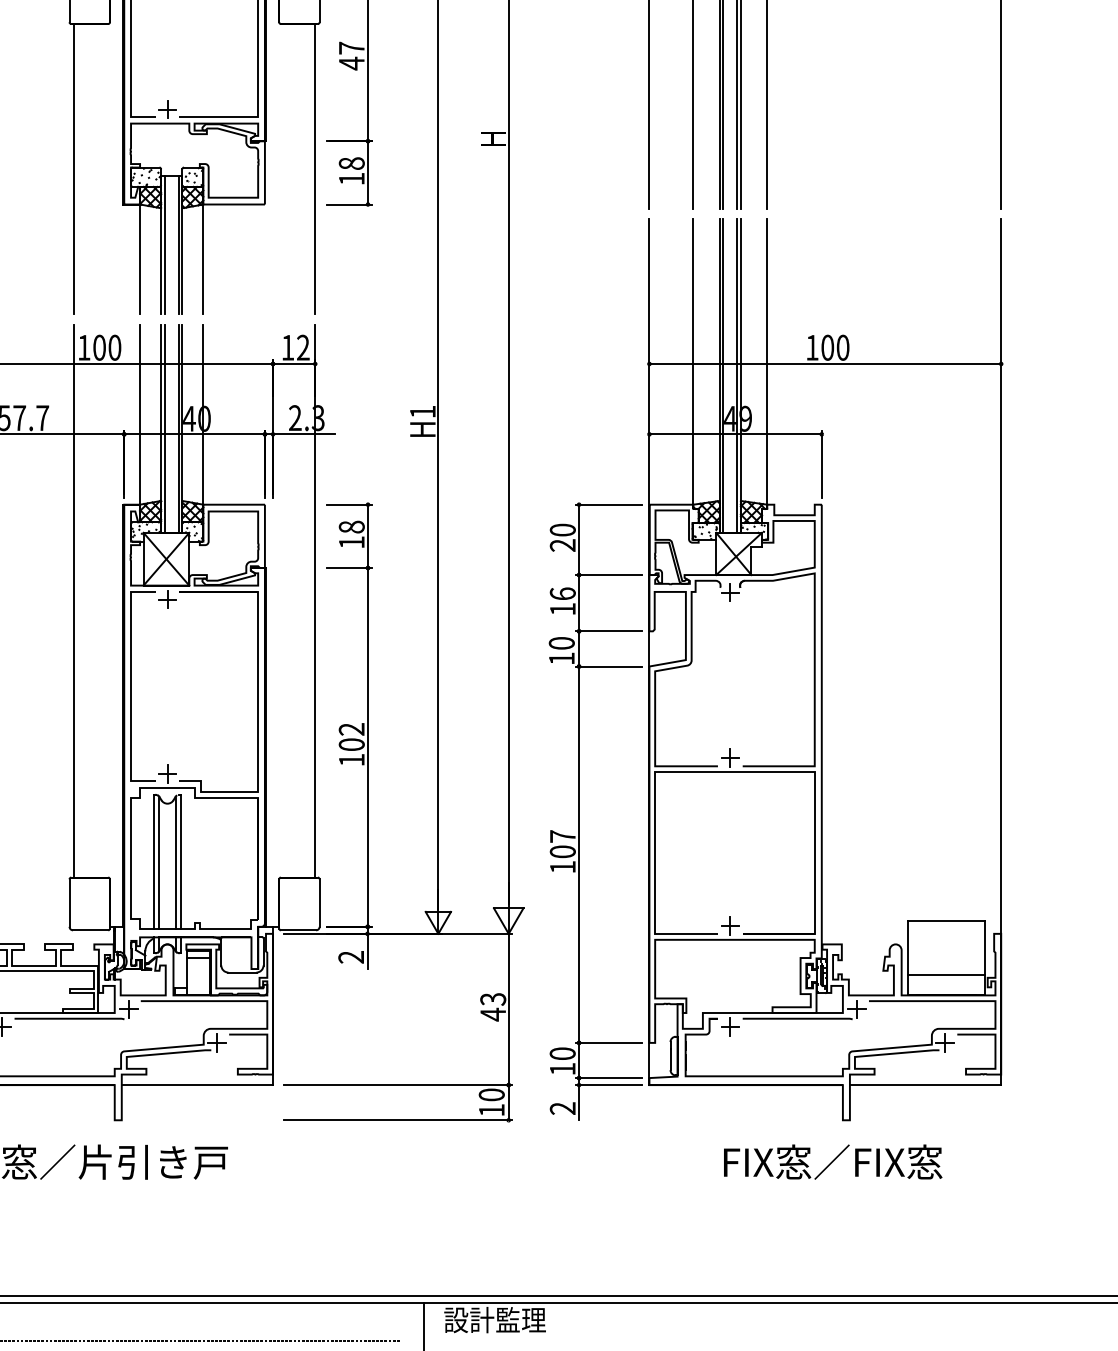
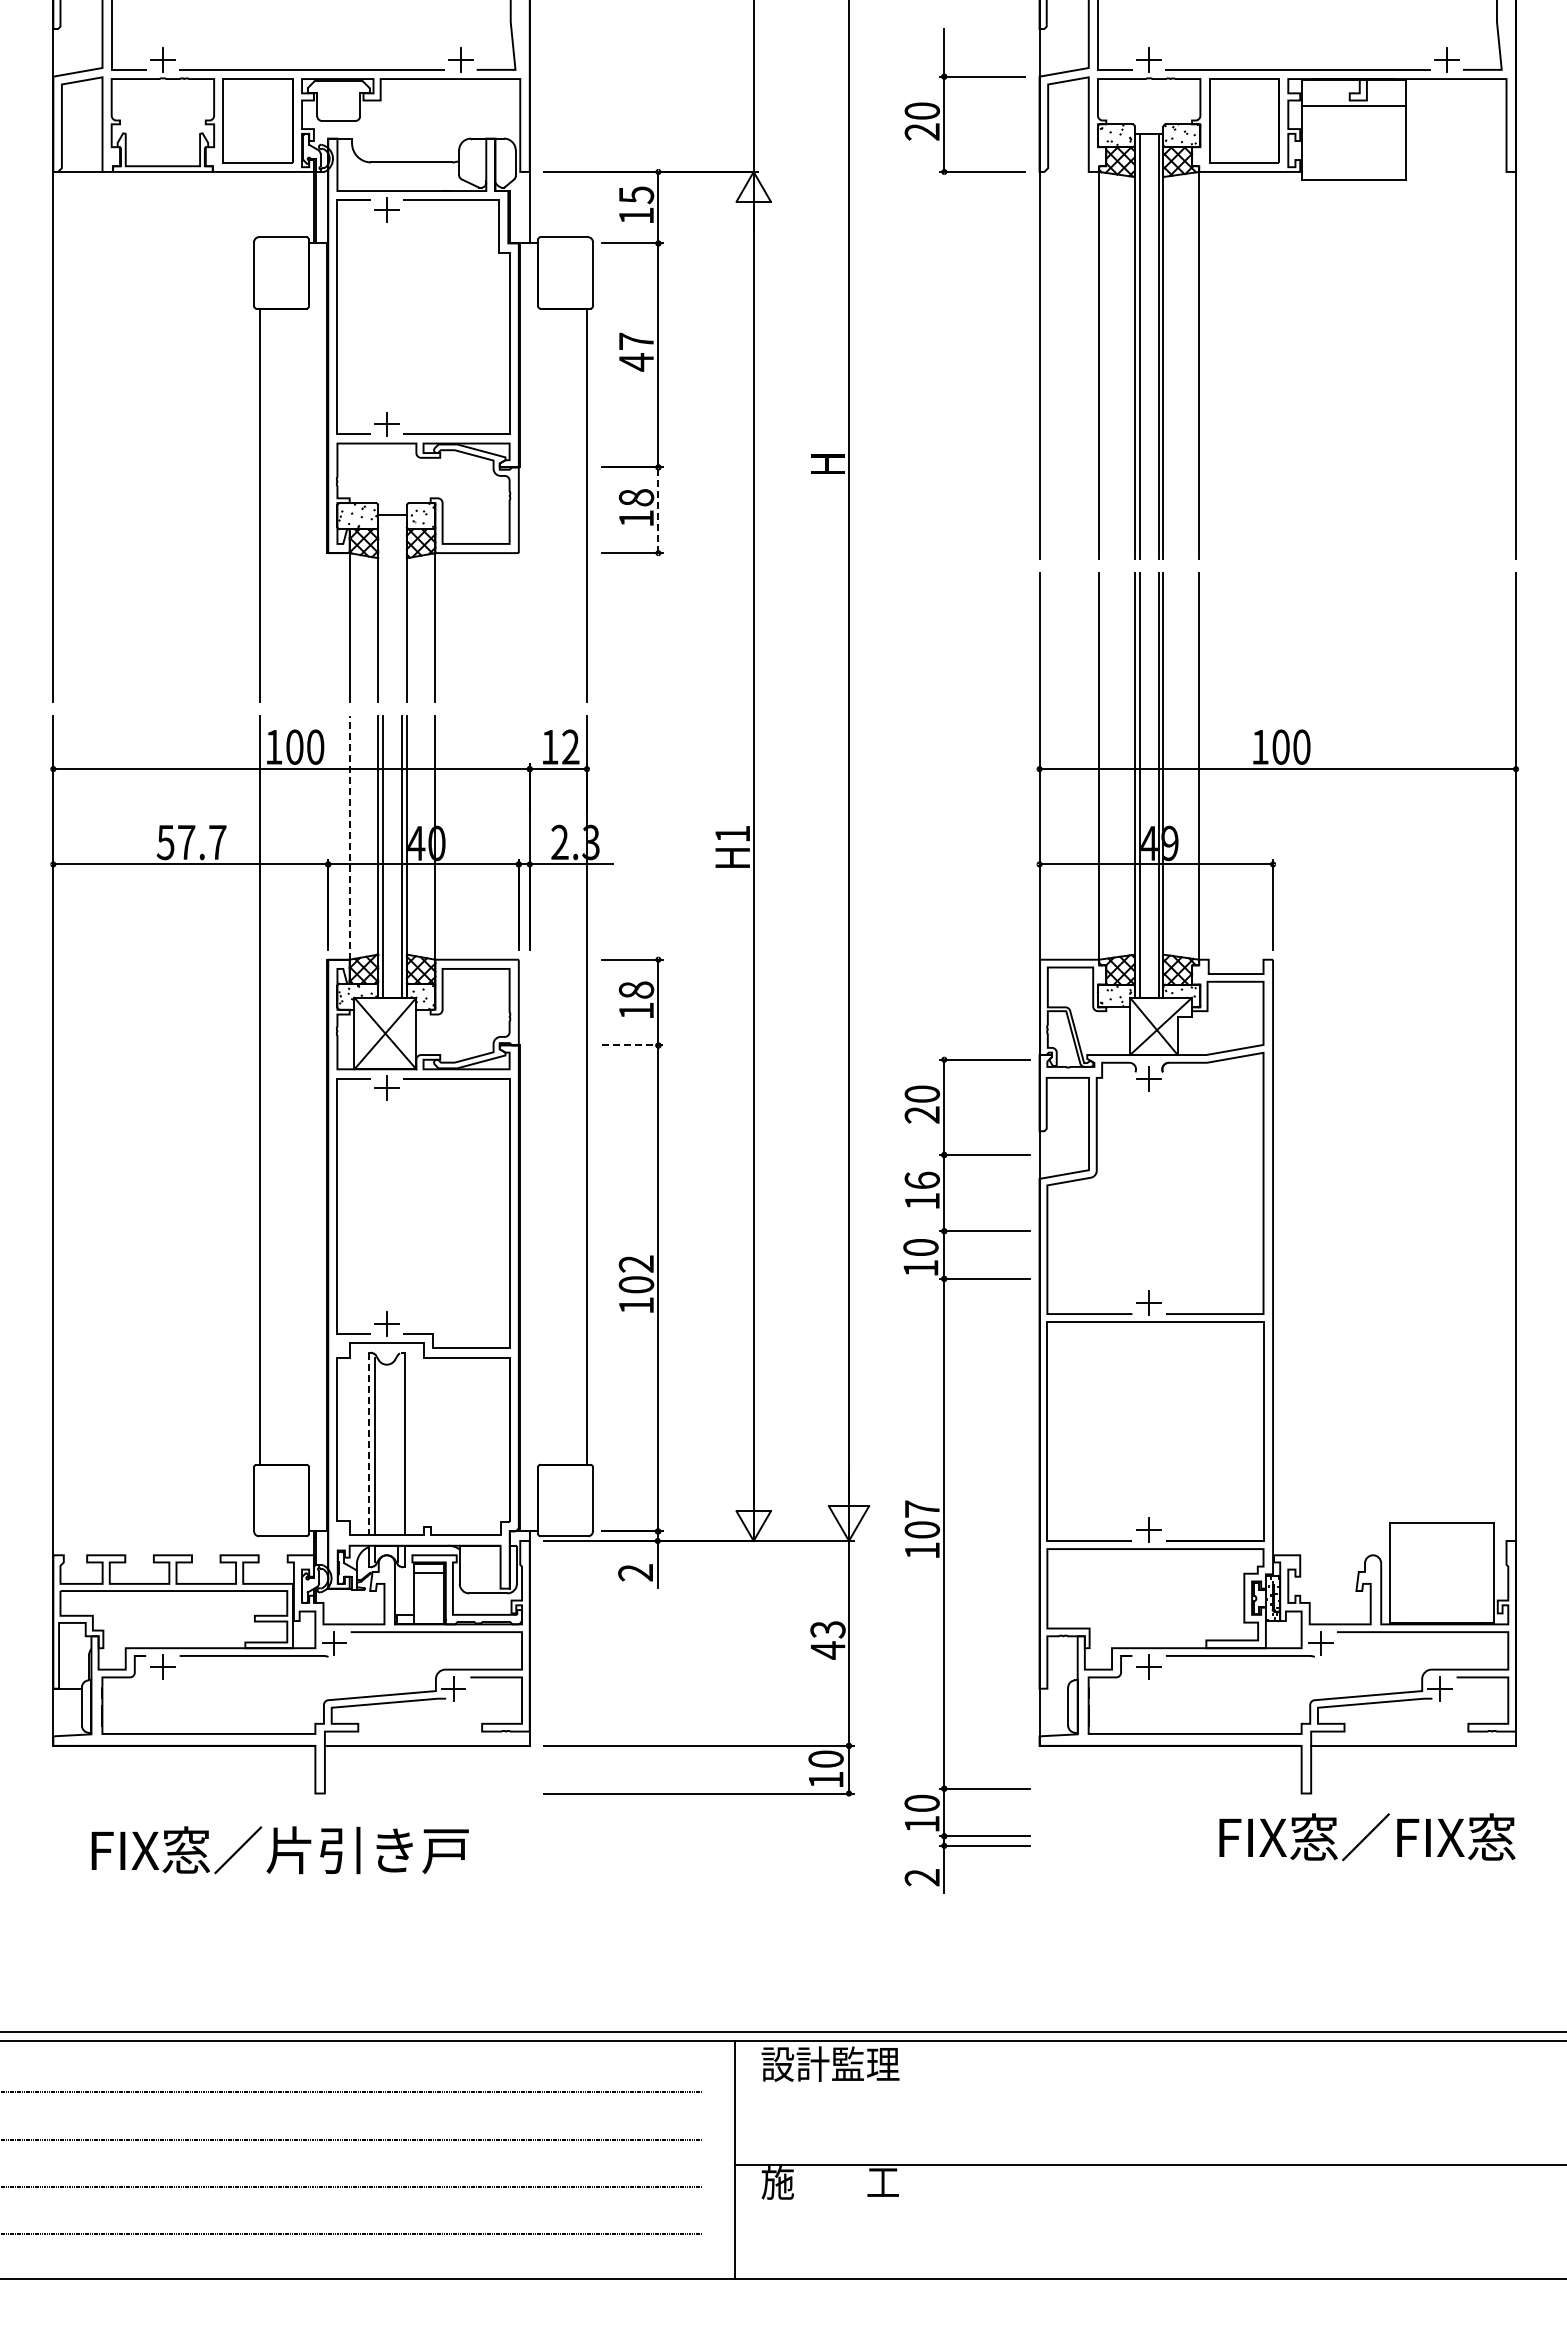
line: (368, 173) -> (658, 510), solid -> dashed
line: (165, 245) -> (383, 608), removed
line: (179, 245) -> (402, 608), removed
line: (139, 414) -> (349, 837), solid -> dashed
line: (349, 568) -> (633, 1045), solid -> dashed
part: (579, 810) -> (944, 1474), moved
line: (153, 862) -> (368, 1444), solid -> dashed
line: (176, 863) -> (398, 1445), removed
line: (946, 975) -> (1442, 1597), removed
text: (833, 1162) -> (1367, 1837), moved

